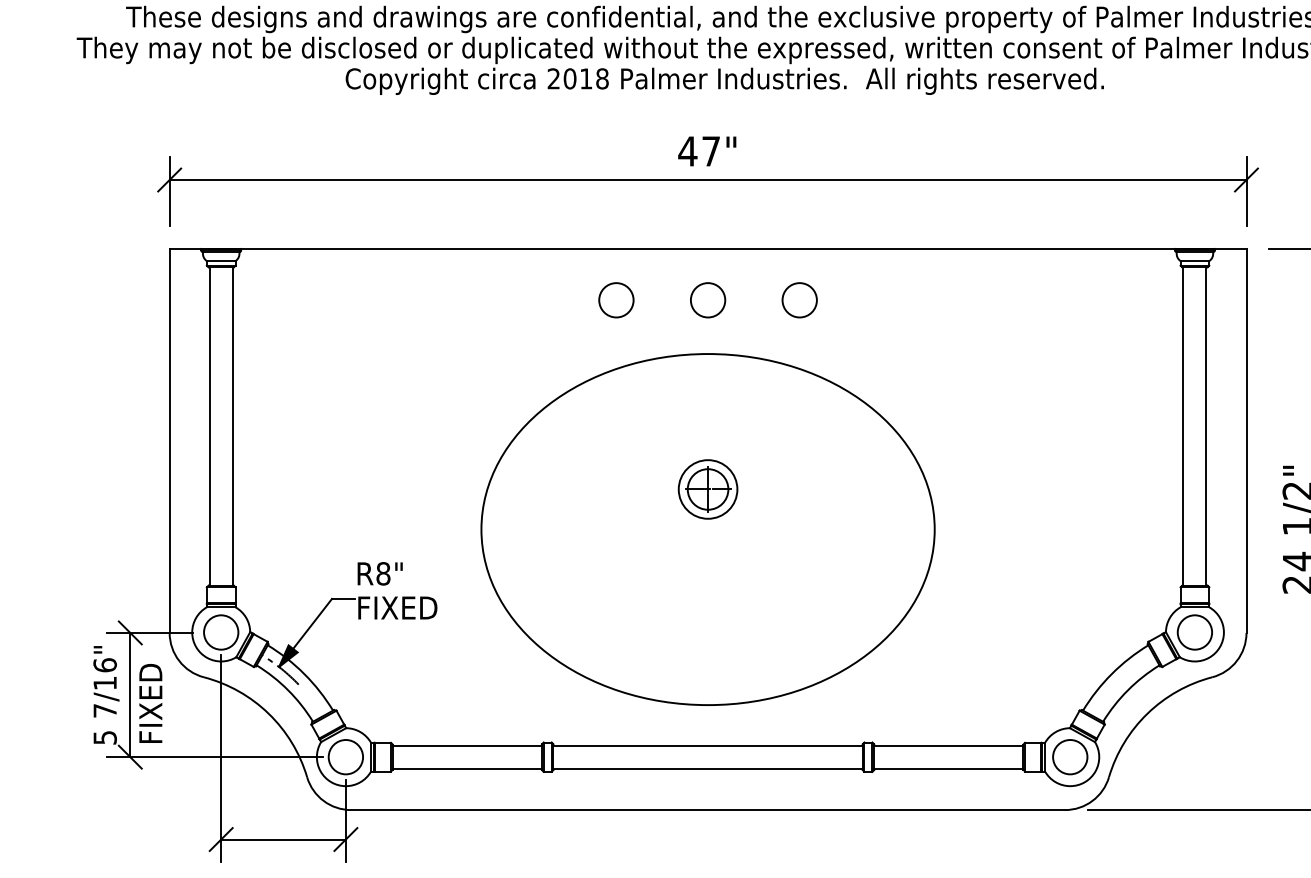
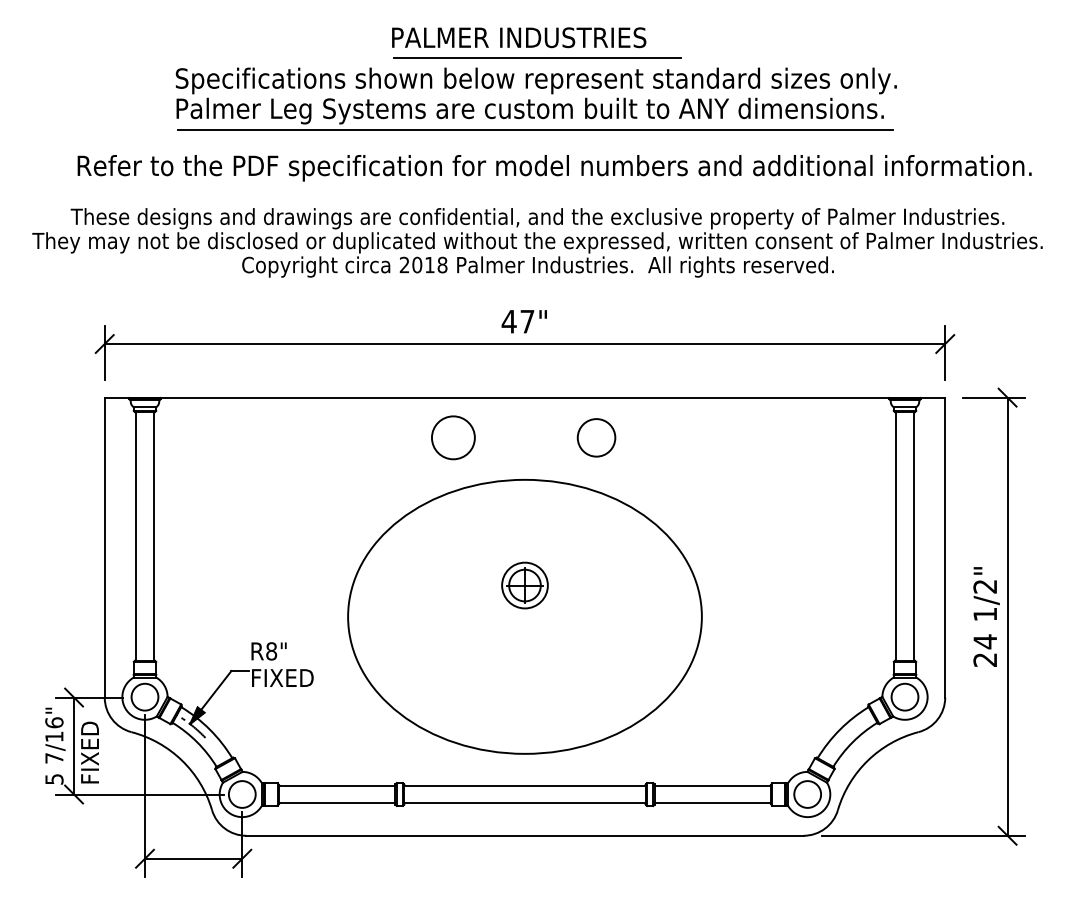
part: (616, 299) -> (453, 437), size x1.6
part: (707, 299) -> (524, 437), removed
part: (799, 299) -> (596, 437), size x1.4

